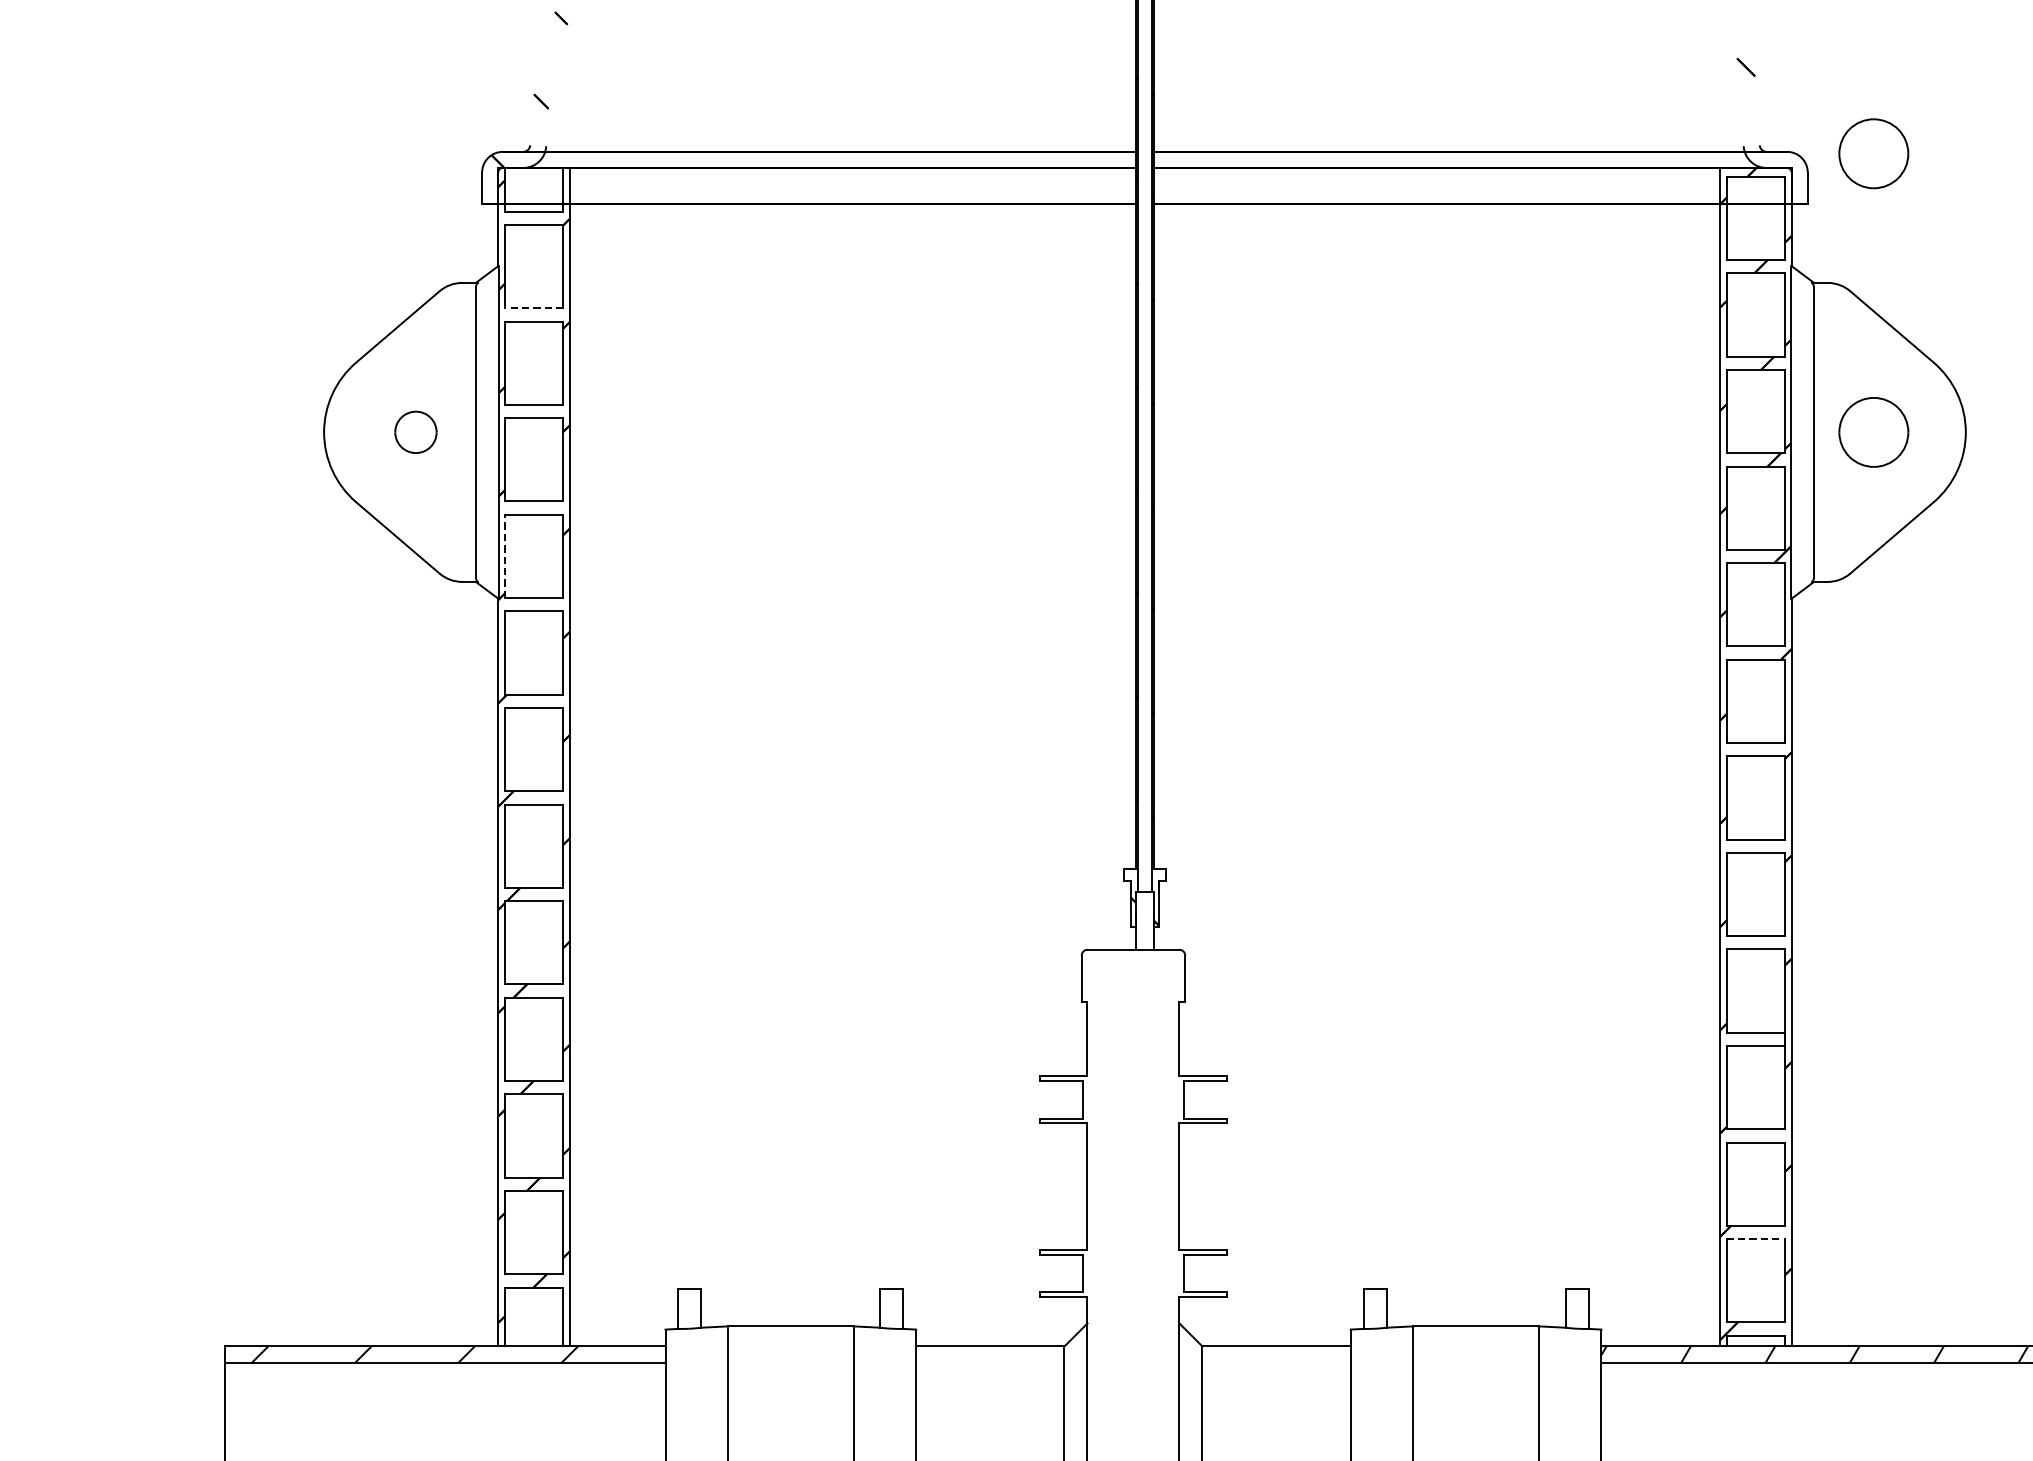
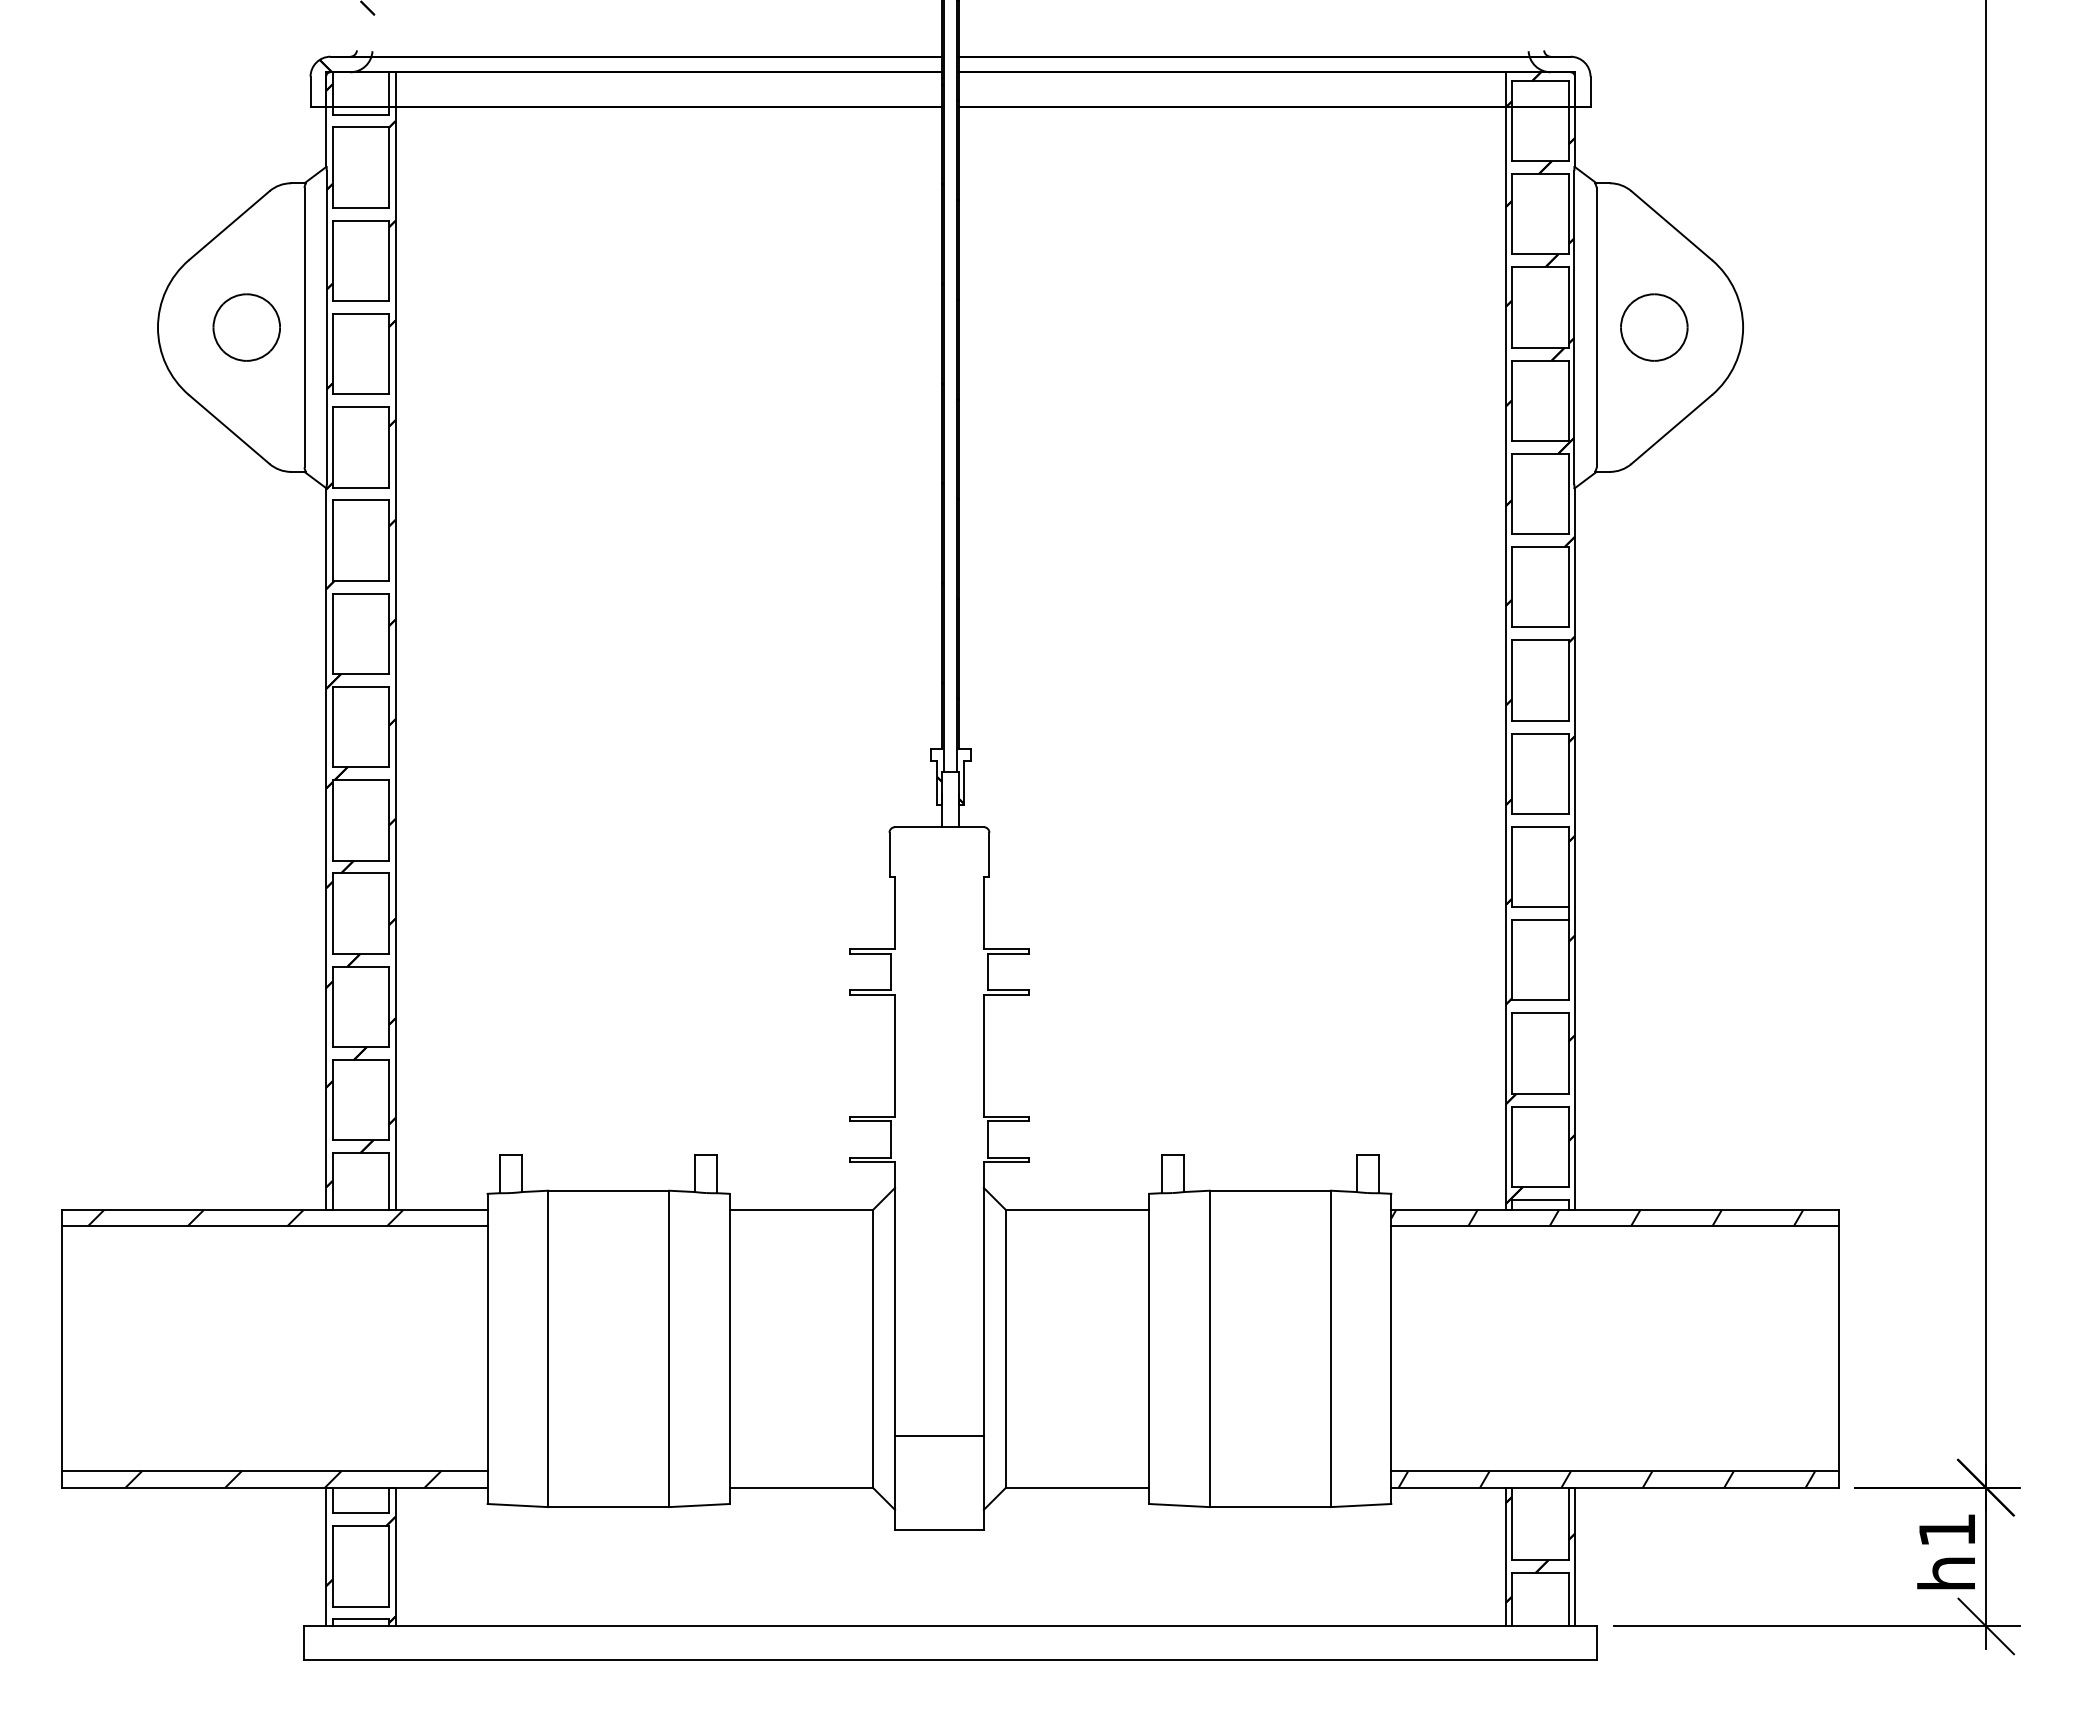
part: (1874, 153) -> (1654, 58), removed
line: (533, 308) -> (360, 207), dashed -> solid
part: (415, 432) -> (246, 327), size x1.67
line: (504, 555) -> (332, 446), dashed -> solid
line: (1755, 1239) -> (1540, 1106), dashed -> solid

